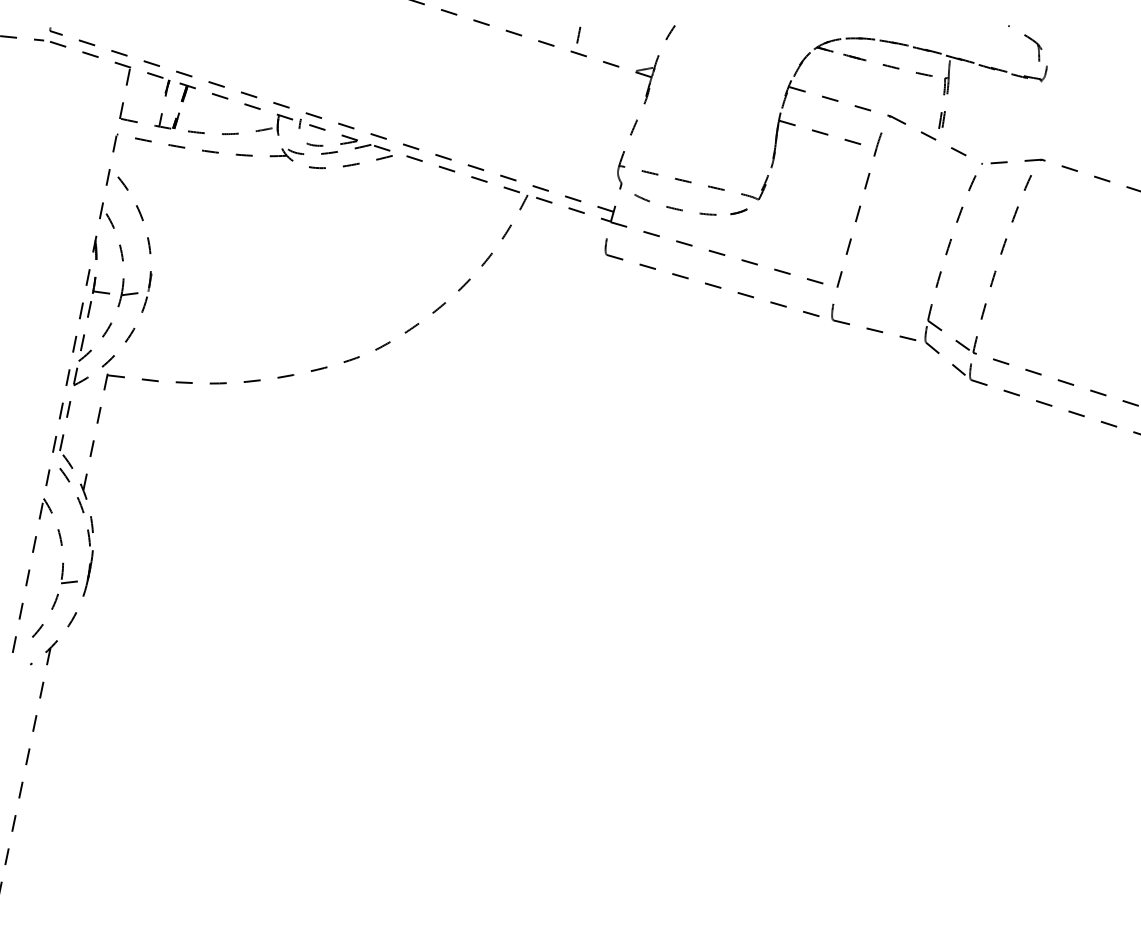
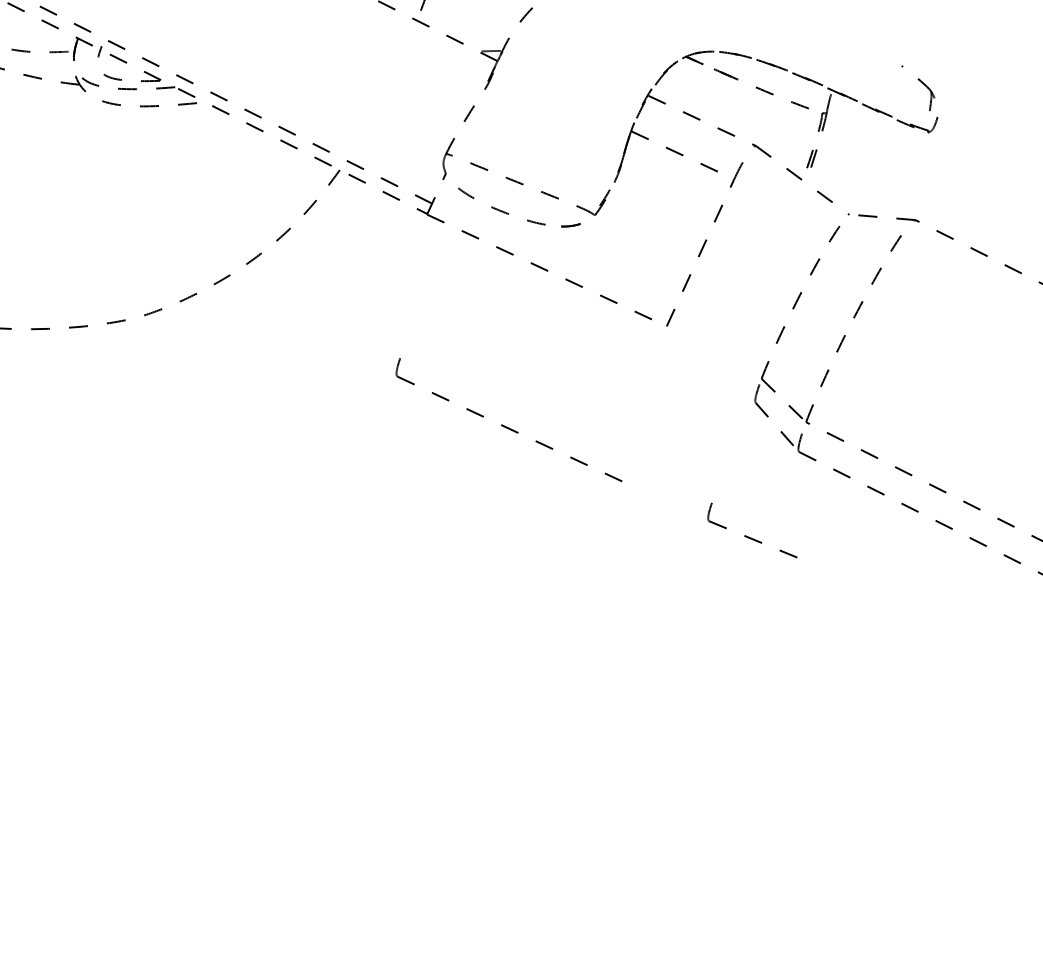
part: (709, 283) -> (506, 425), moved
part: (872, 328) -> (750, 536), moved

